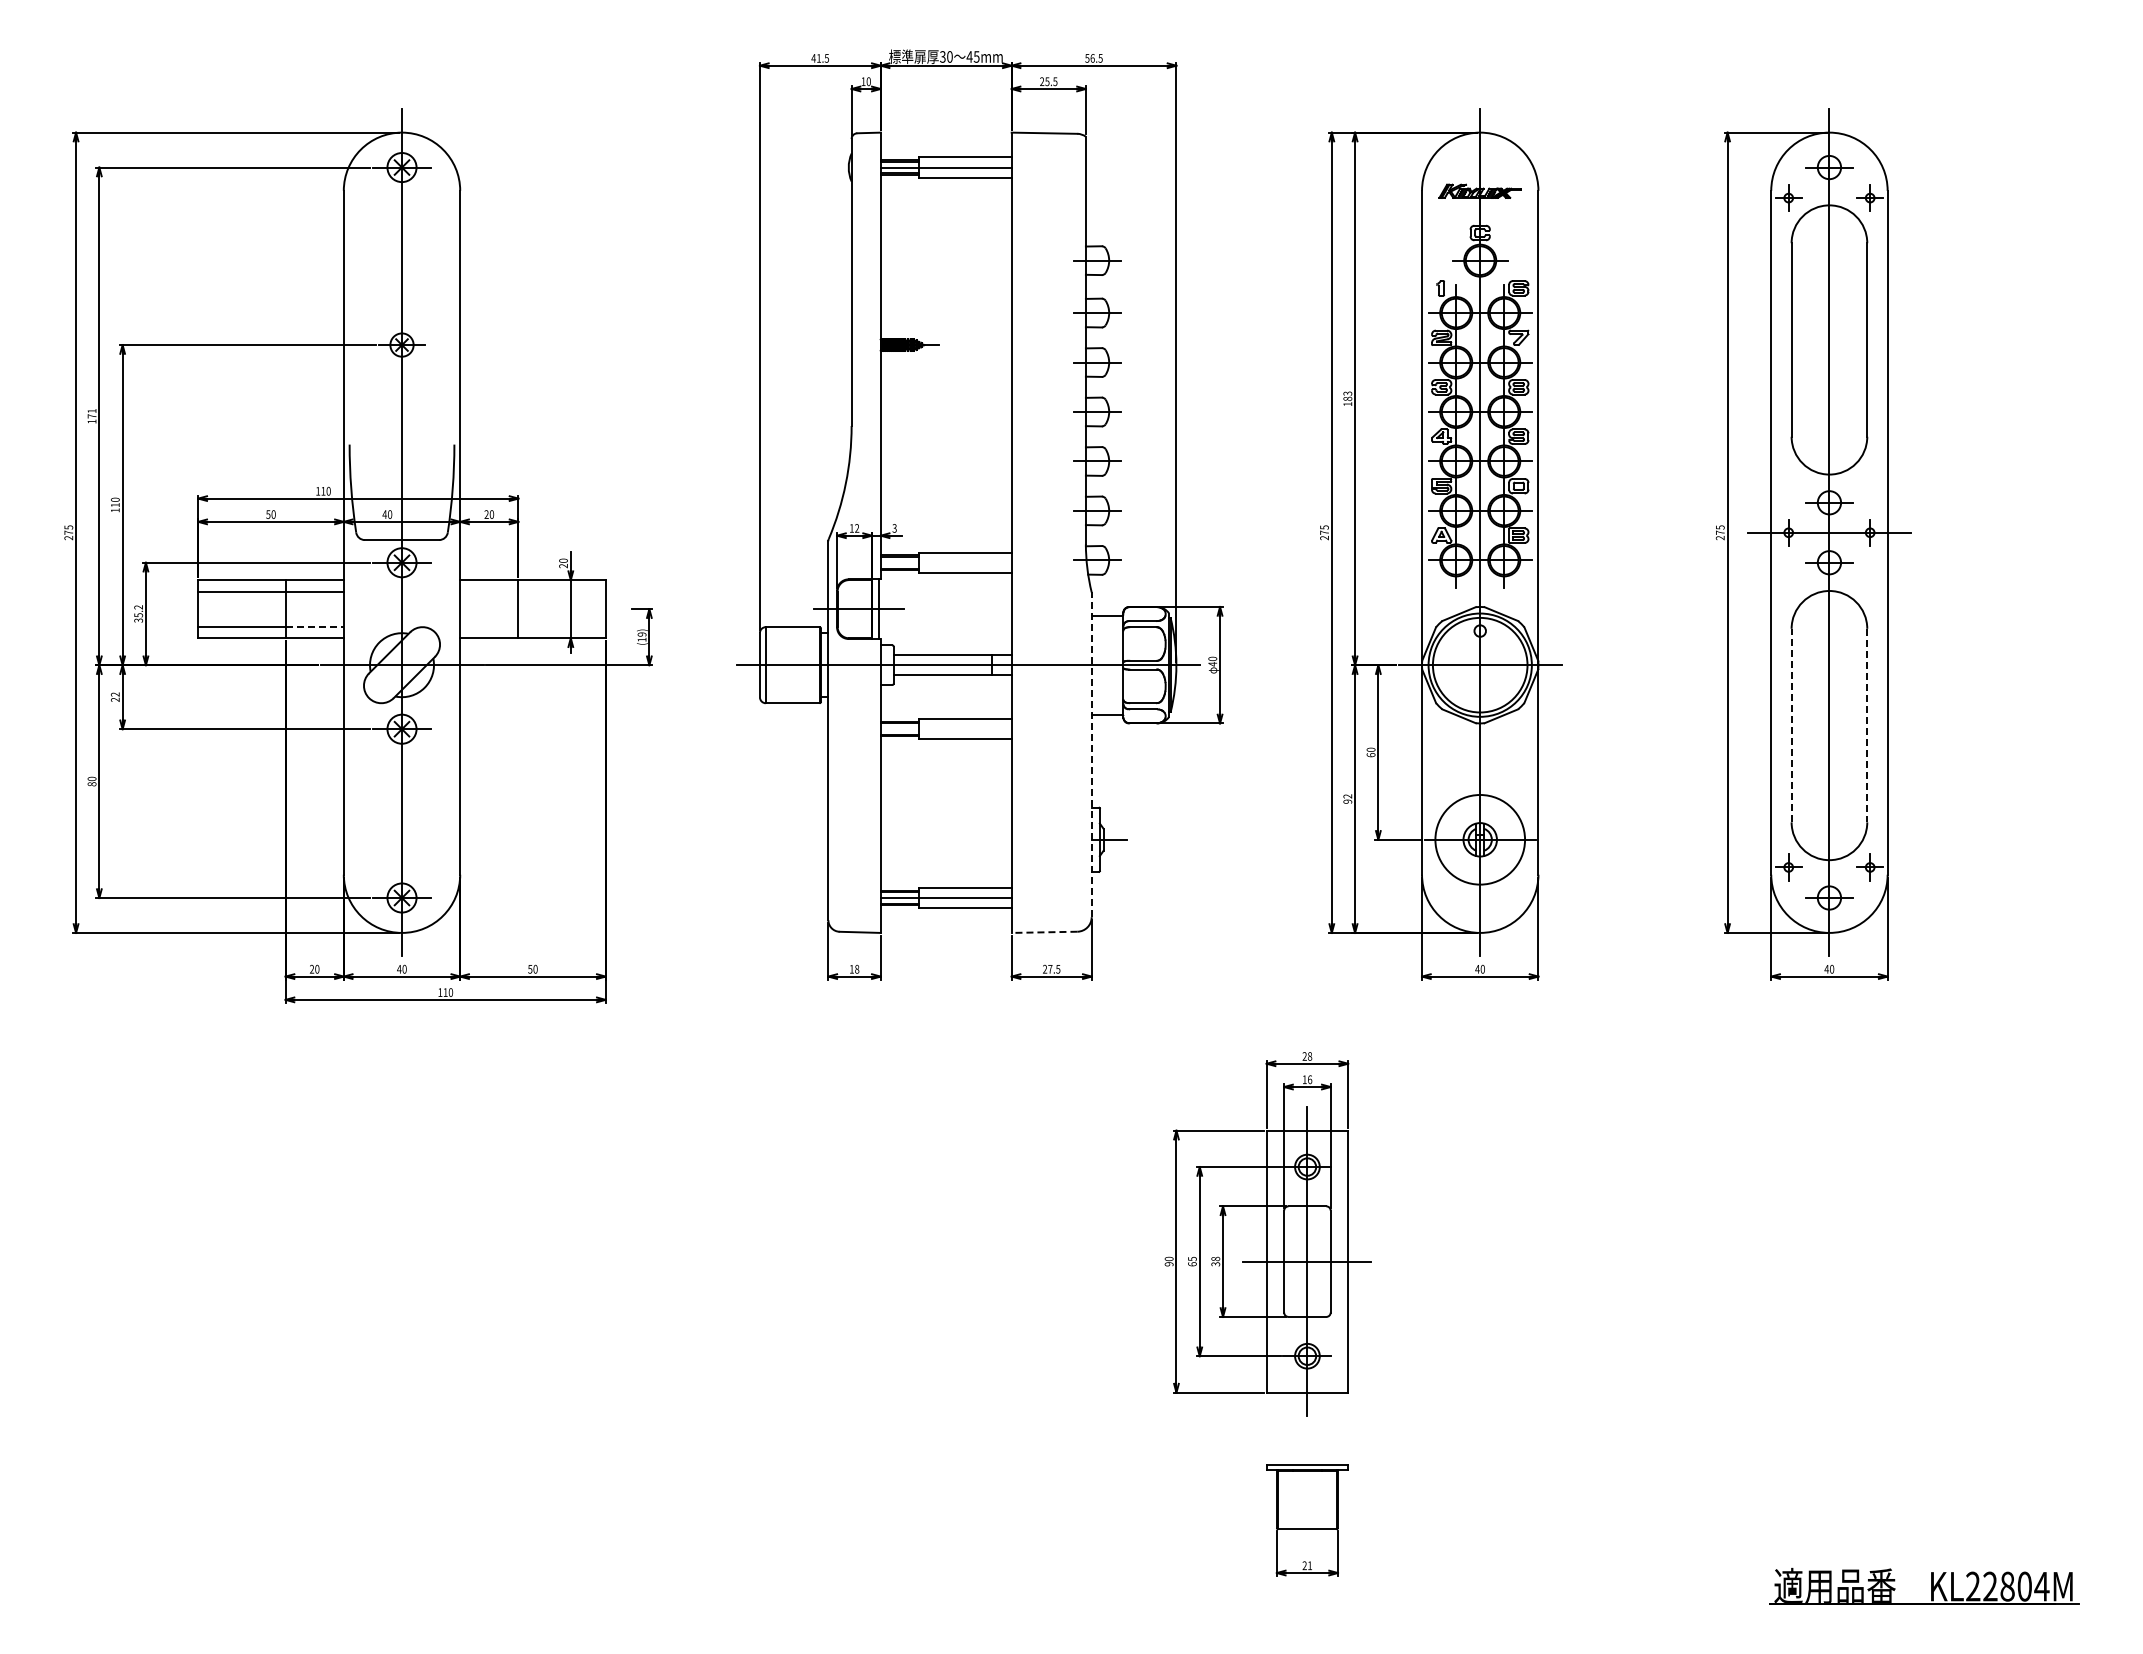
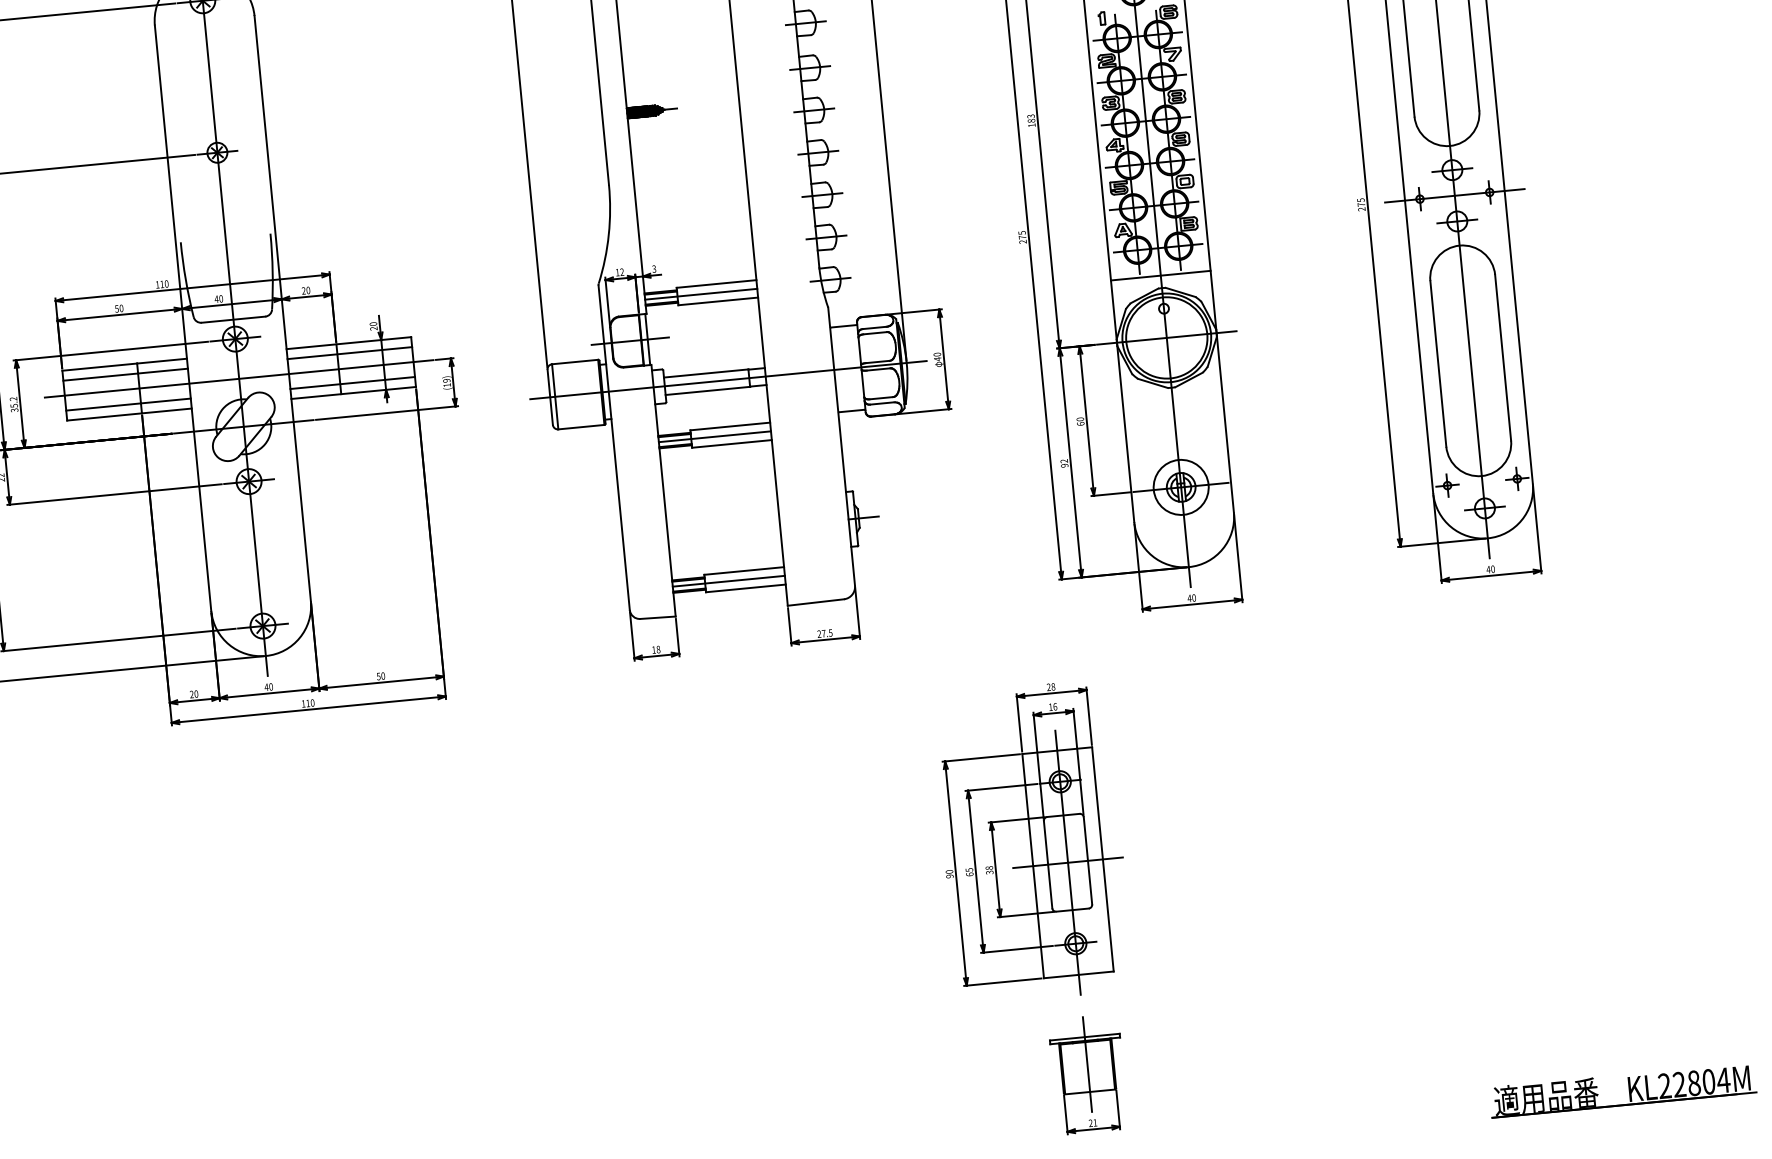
line: (945, 562) -> (700, 294), added
line: (532, 591) -> (349, 352), added
line: (1480, 592) -> (1161, 275), added
line: (402, 609) -> (239, 379), added
line: (315, 626) -> (166, 400), dashed -> solid
line: (532, 626) -> (352, 382), added
line: (1791, 725) -> (1438, 363), dashed -> solid
line: (1867, 725) -> (1503, 357), dashed -> solid
line: (945, 729) -> (714, 437), added
line: (1091, 754) -> (841, 446), dashed -> solid
circle: (1480, 839) -> (1181, 487), size x0.71
line: (1044, 932) -> (815, 602), dashed -> solid
line: (1307, 1497) -> (1087, 1064), added

